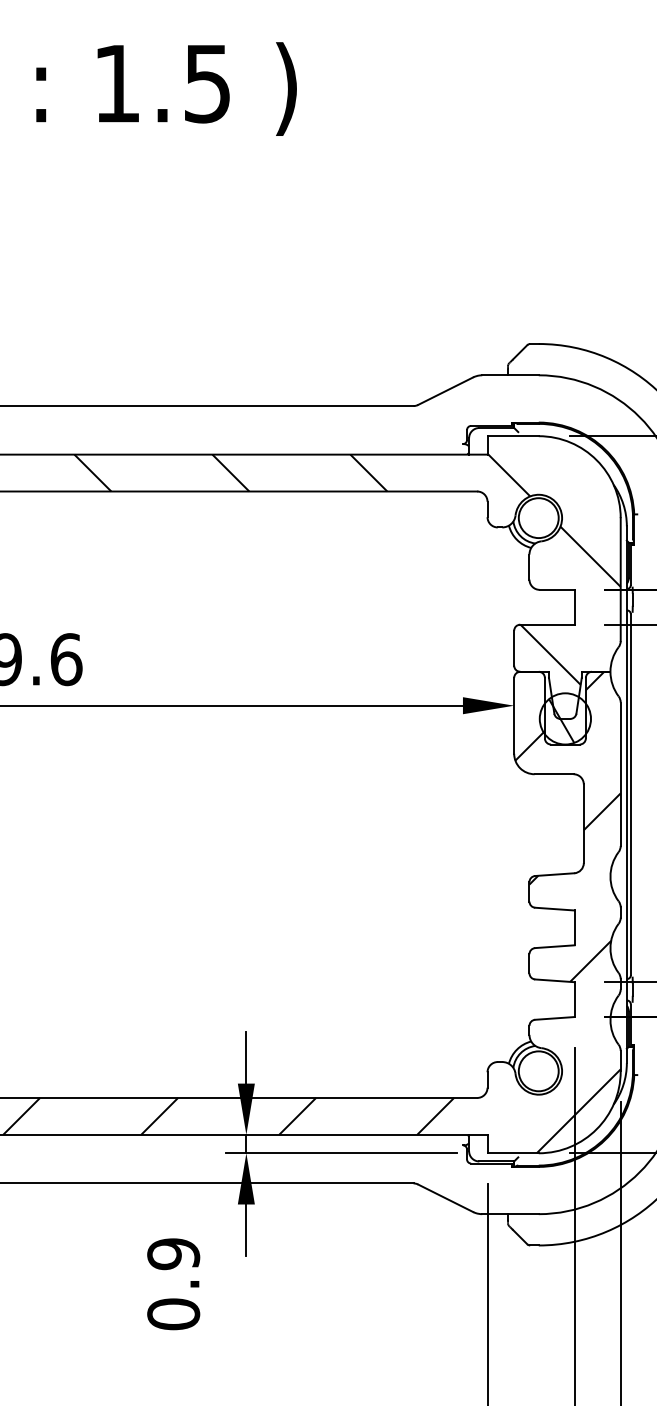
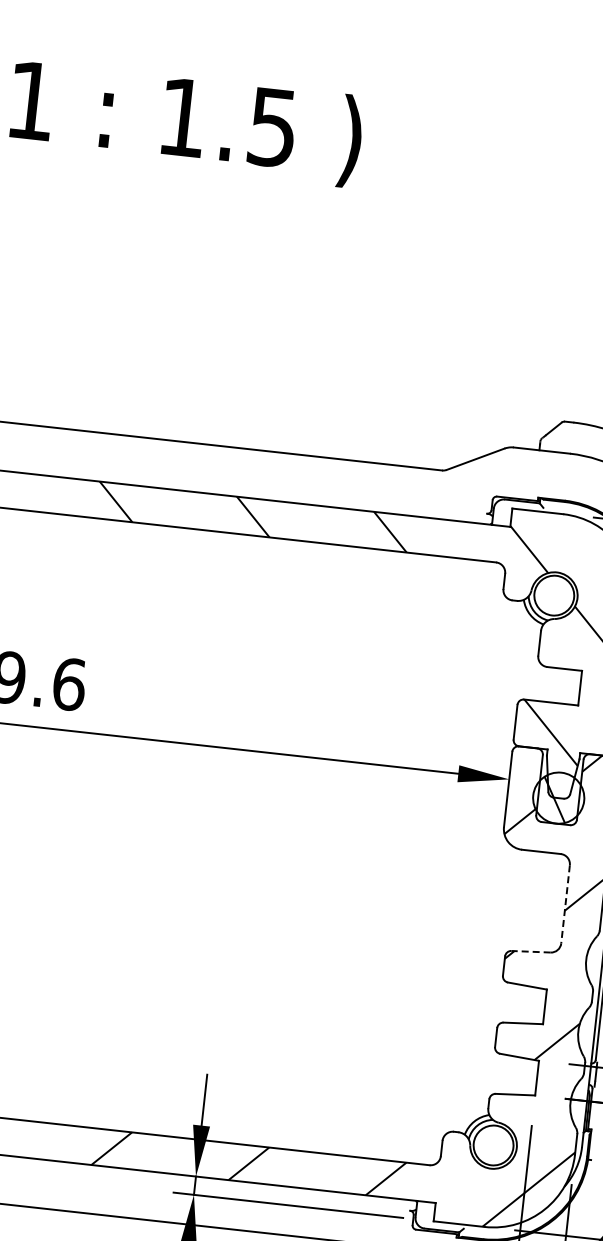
line: (583, 824) -> (565, 905), solid -> dashed
line: (554, 874) -> (530, 951), solid -> dashed

